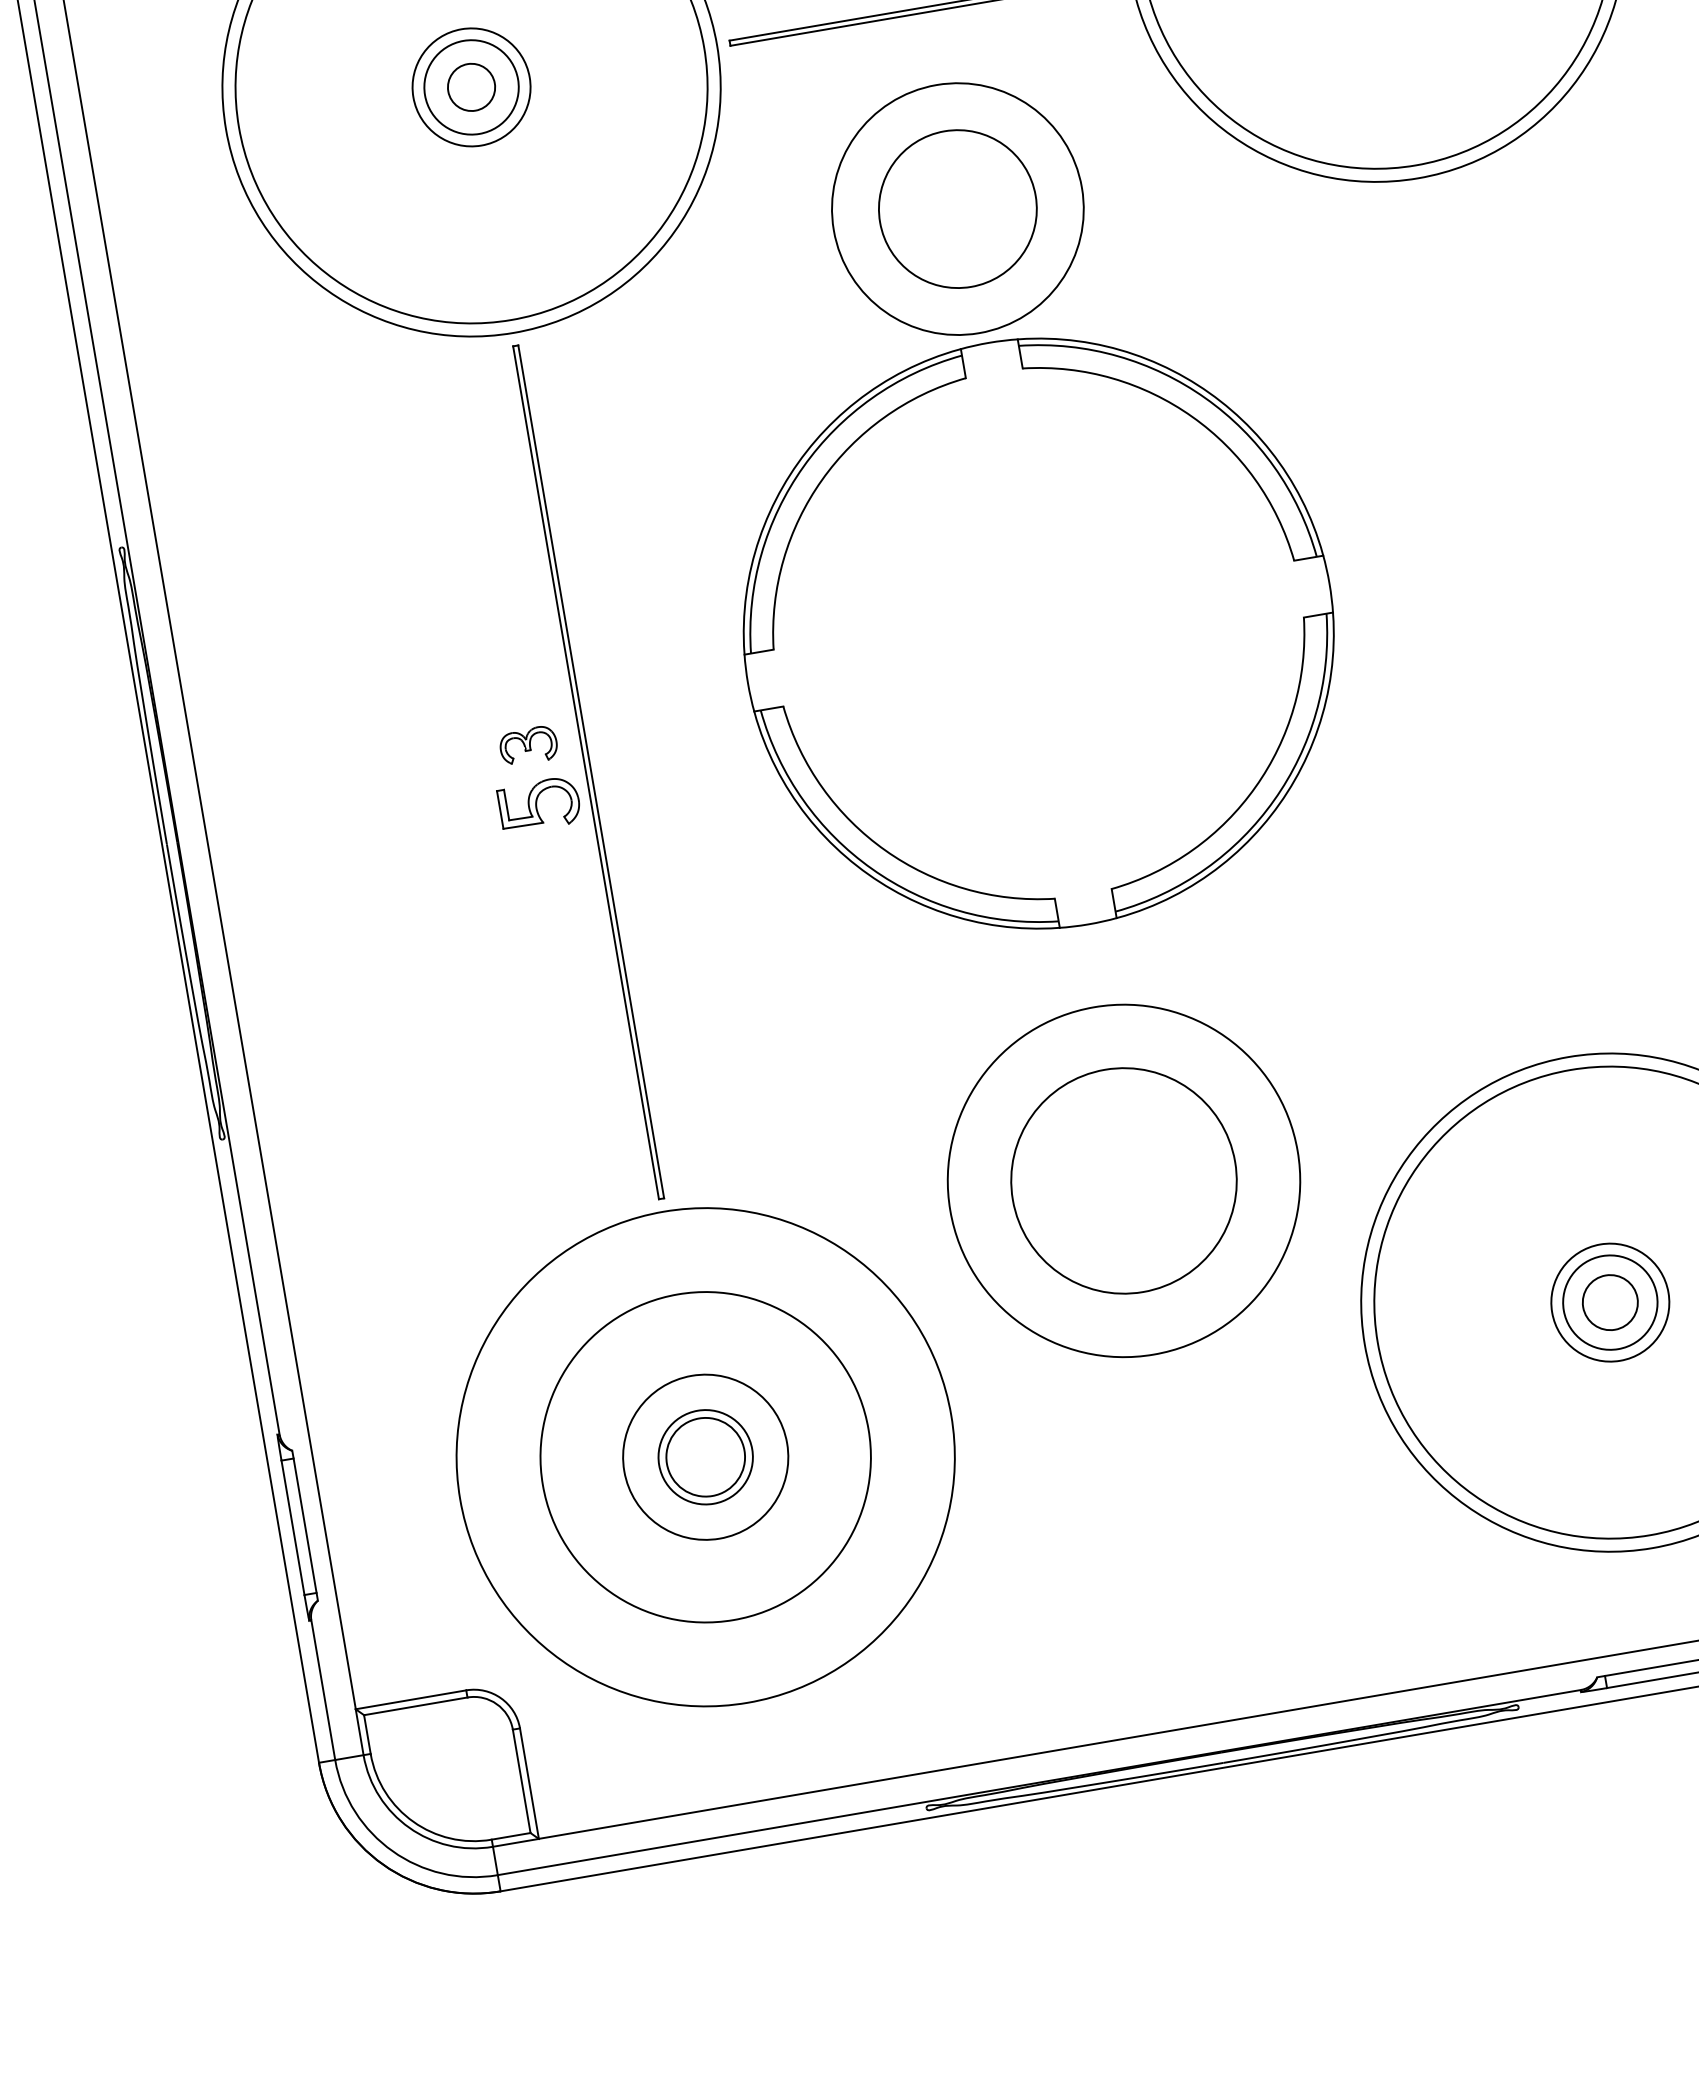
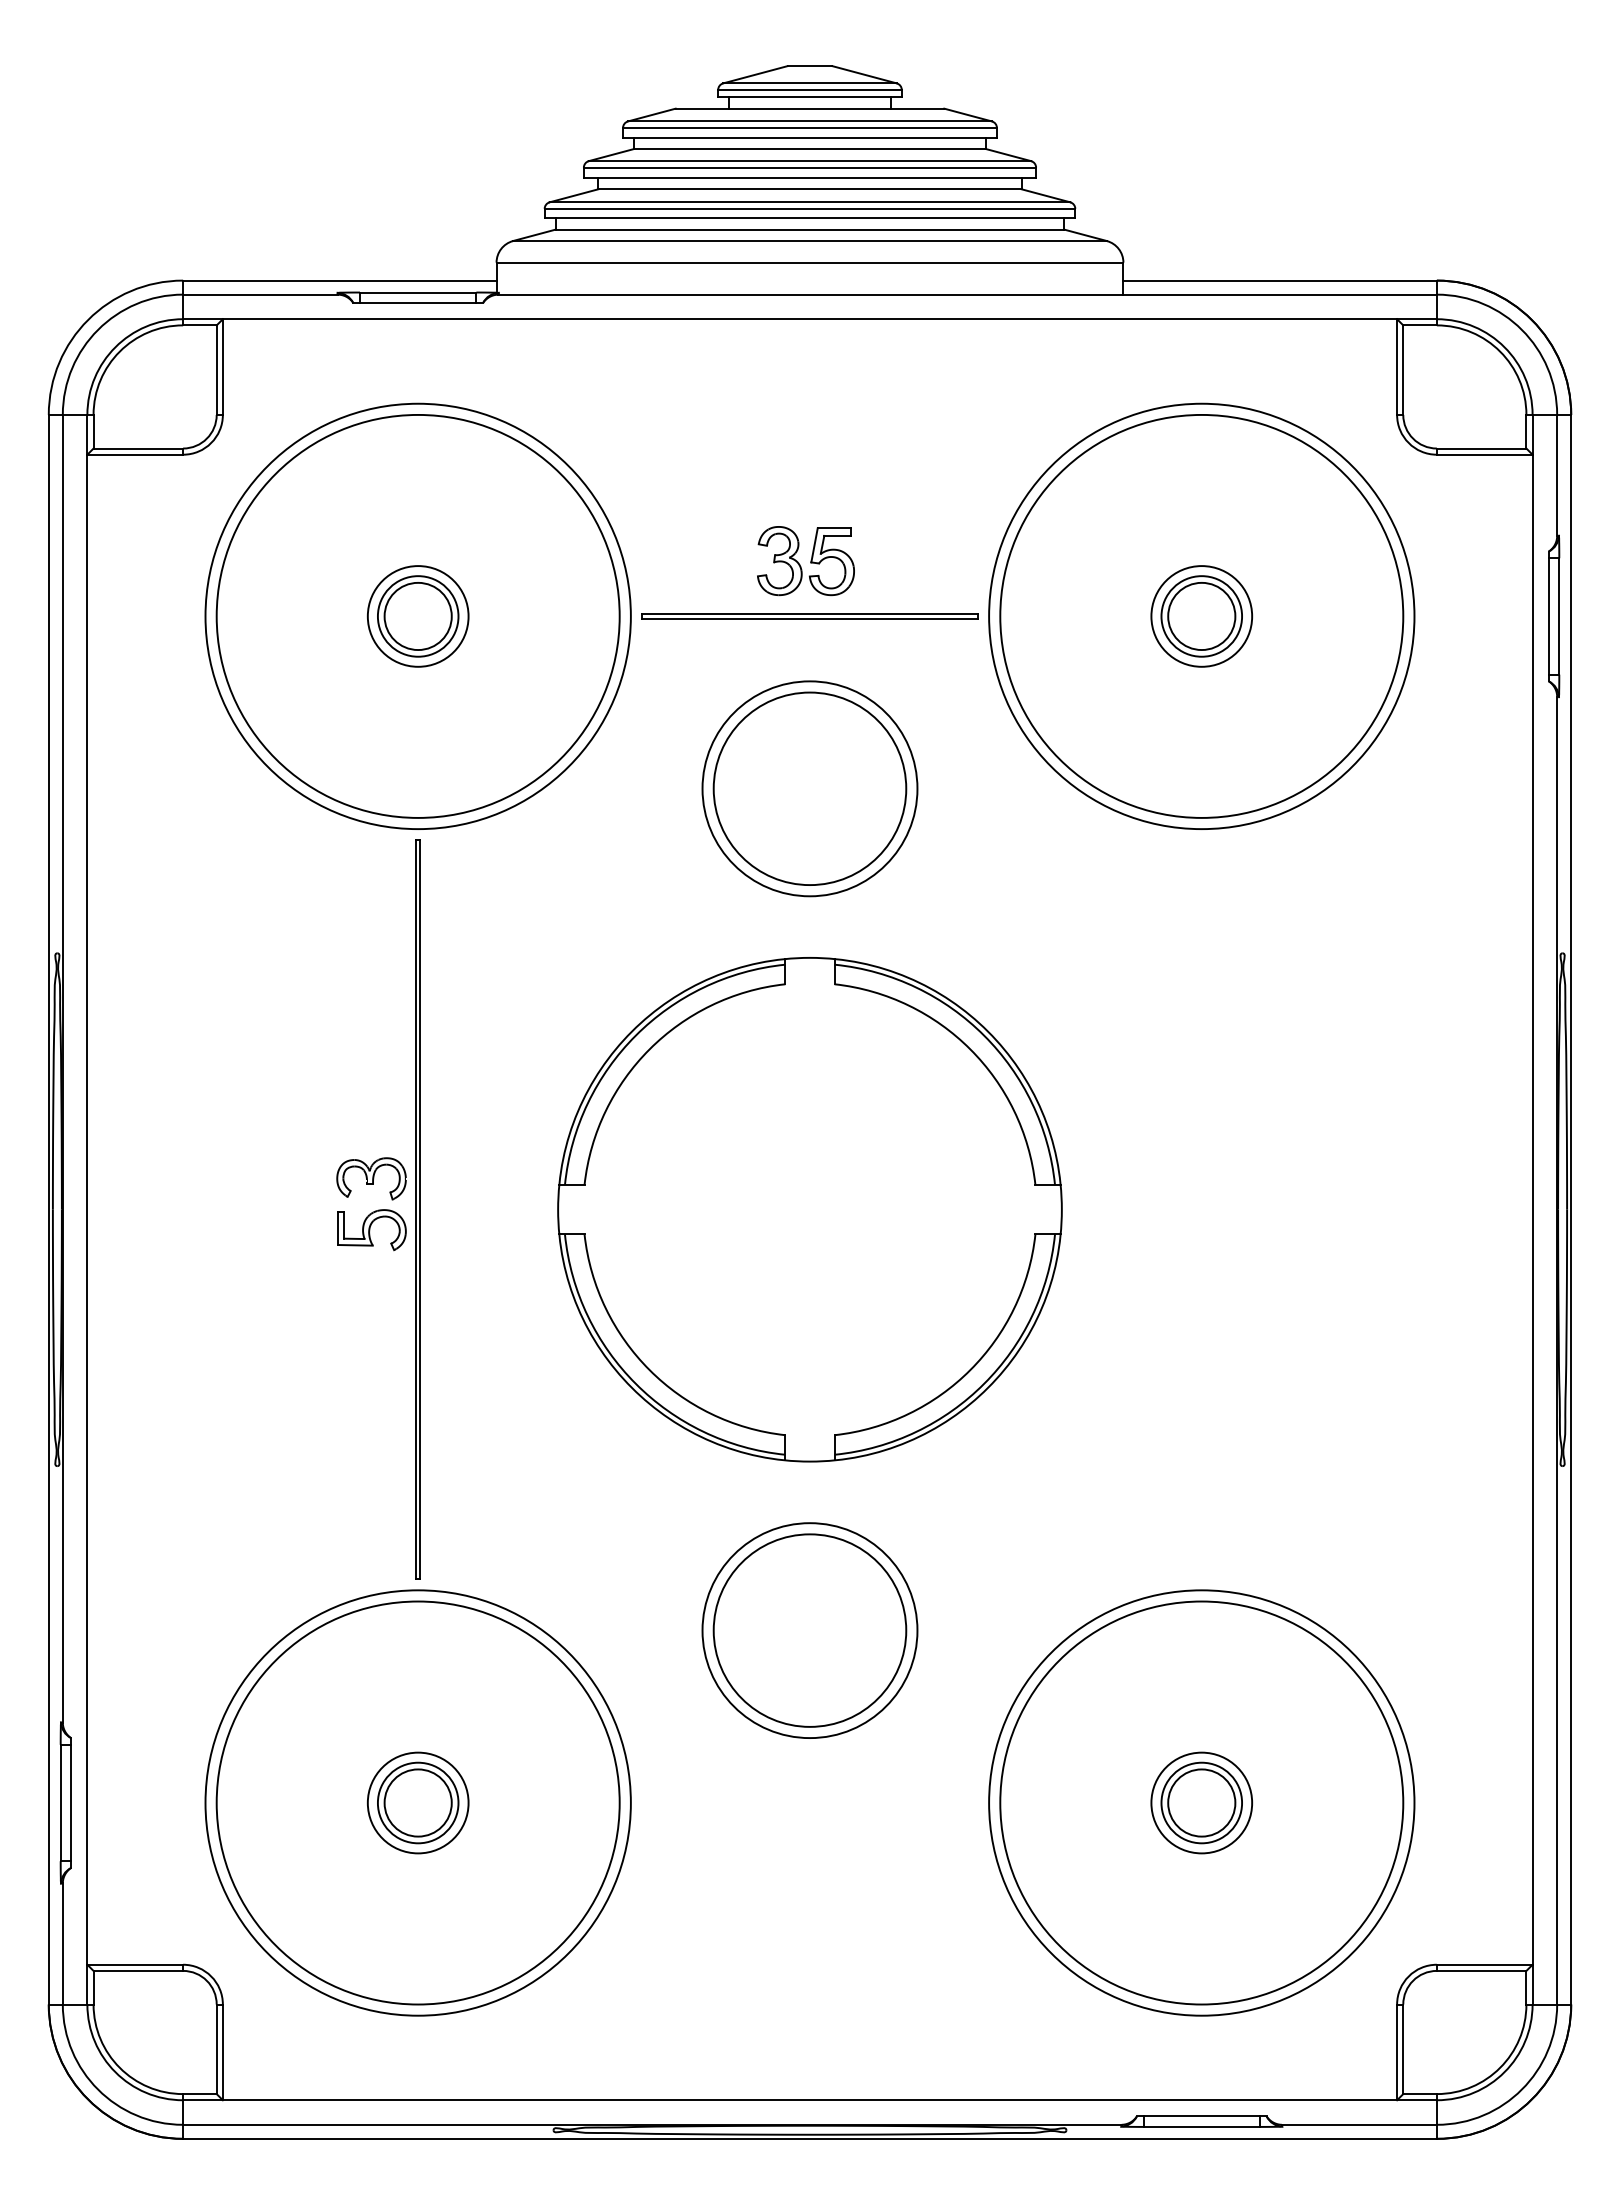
circle: (470, 87) -> (417, 616), size x1.67
circle: (957, 208) -> (809, 788), size x1.43
part: (1038, 633) -> (809, 1209), moved
part: (528, 745) -> (371, 1178), size x1.43
circle: (1123, 1180) -> (809, 1630), size x0.71
circle: (1609, 1302) -> (1201, 1802), size x1.43
circle: (704, 1456) -> (417, 1802), size x0.71
circle: (704, 1456) -> (417, 1802), size x1.43

